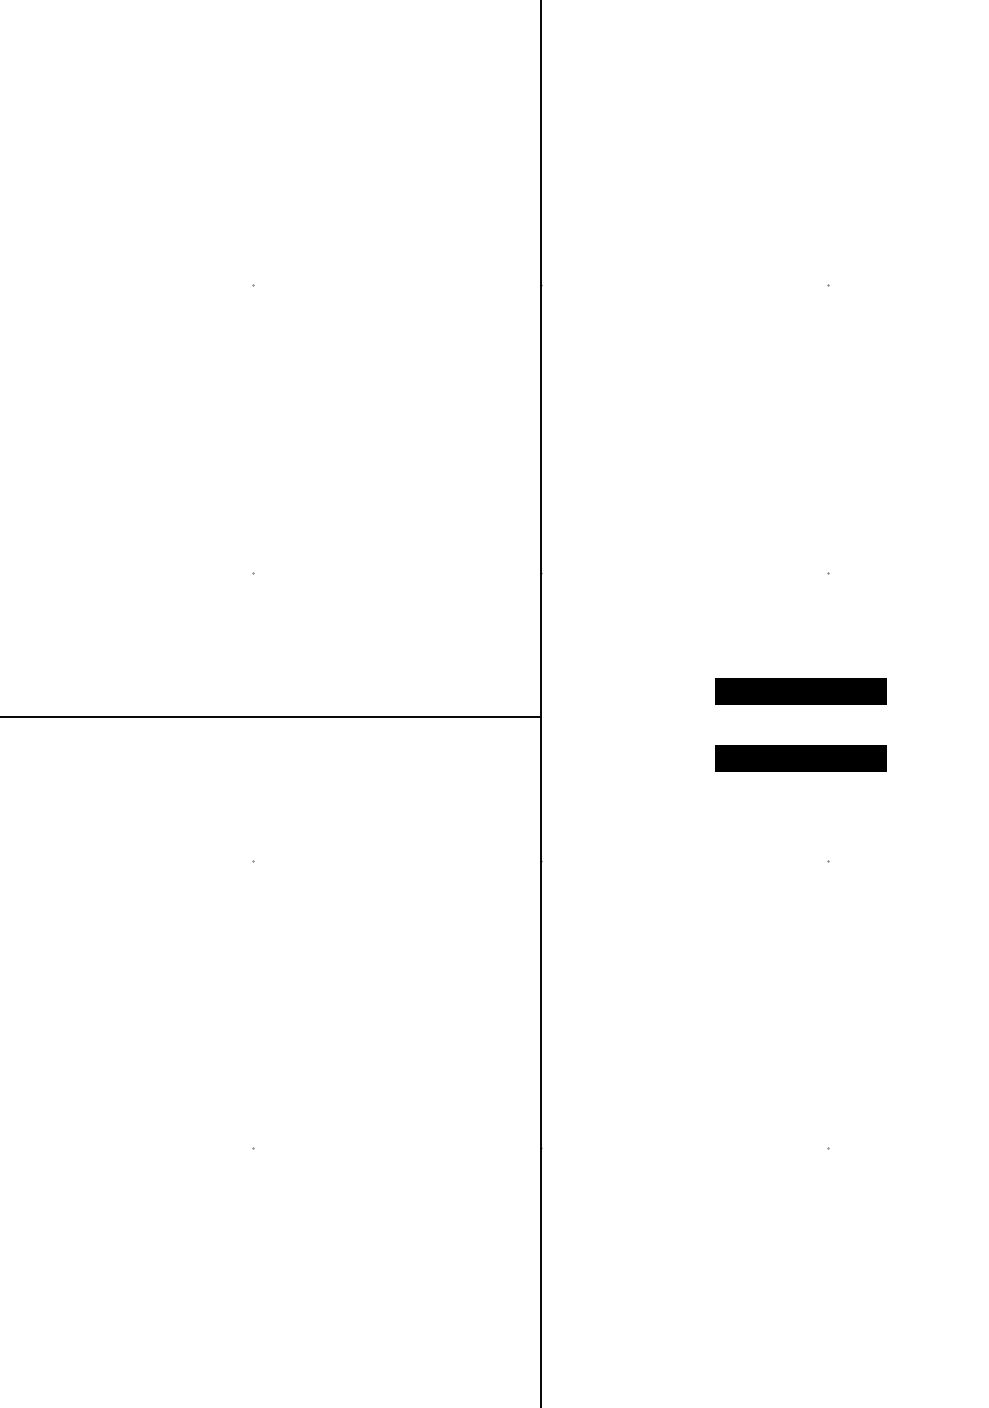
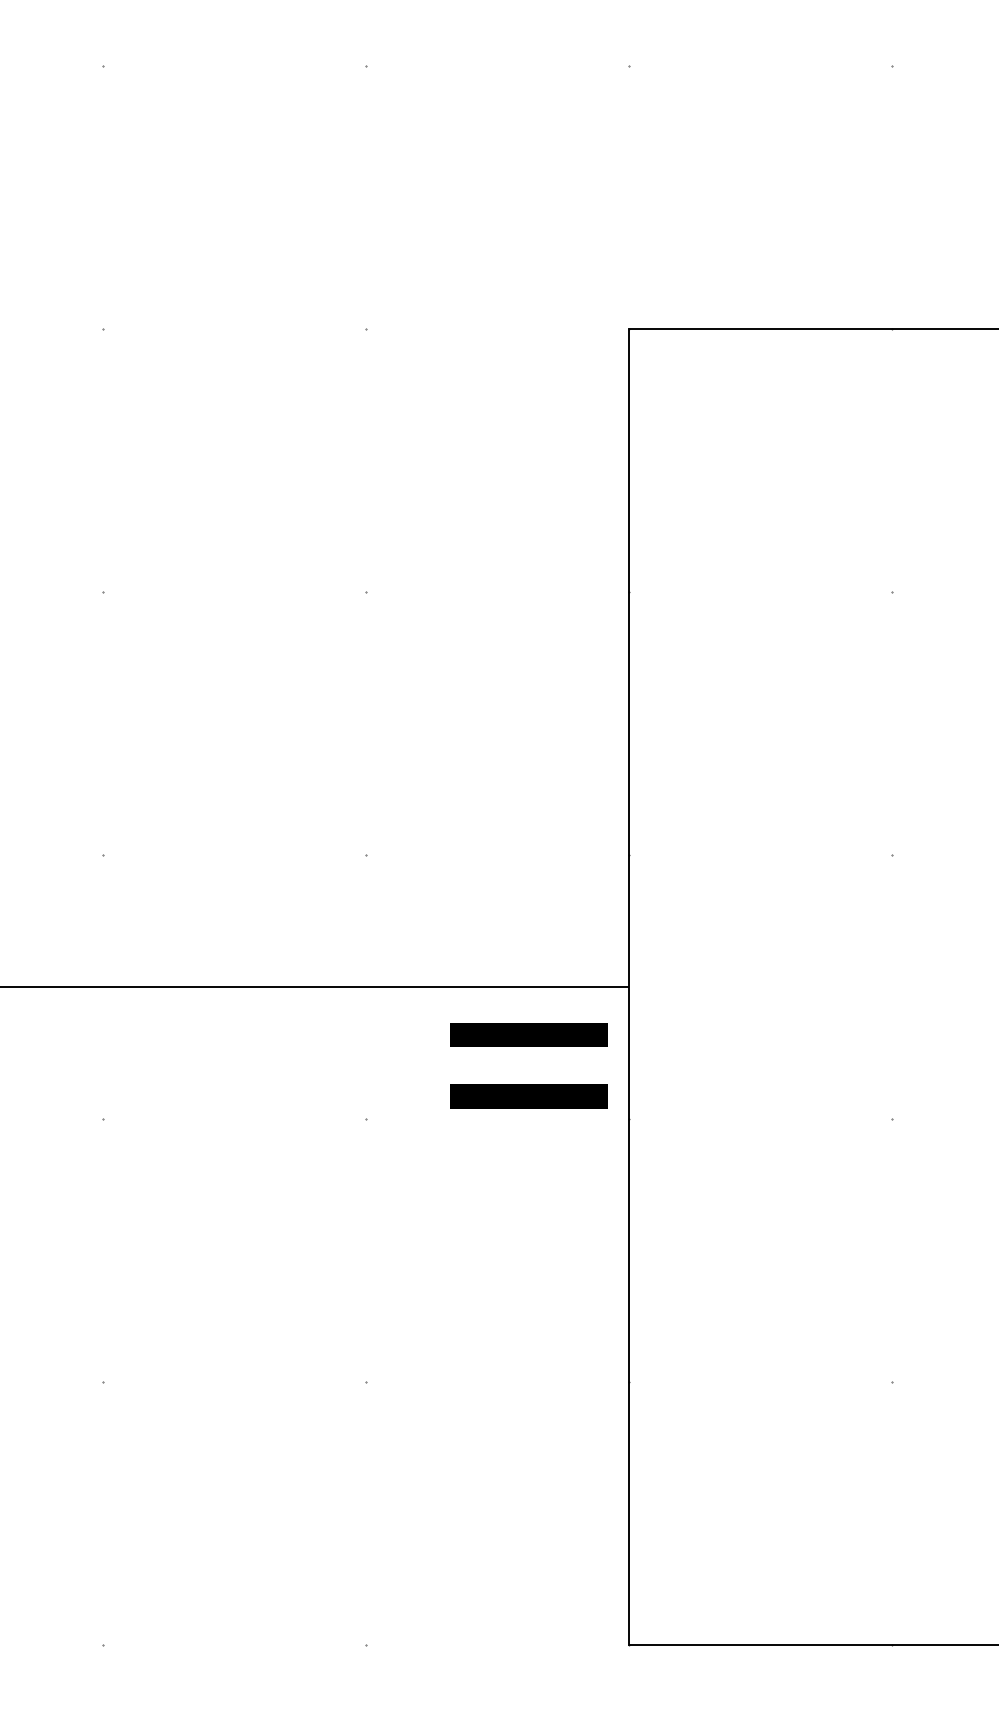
text: (800, 724) -> (528, 1065), moved

